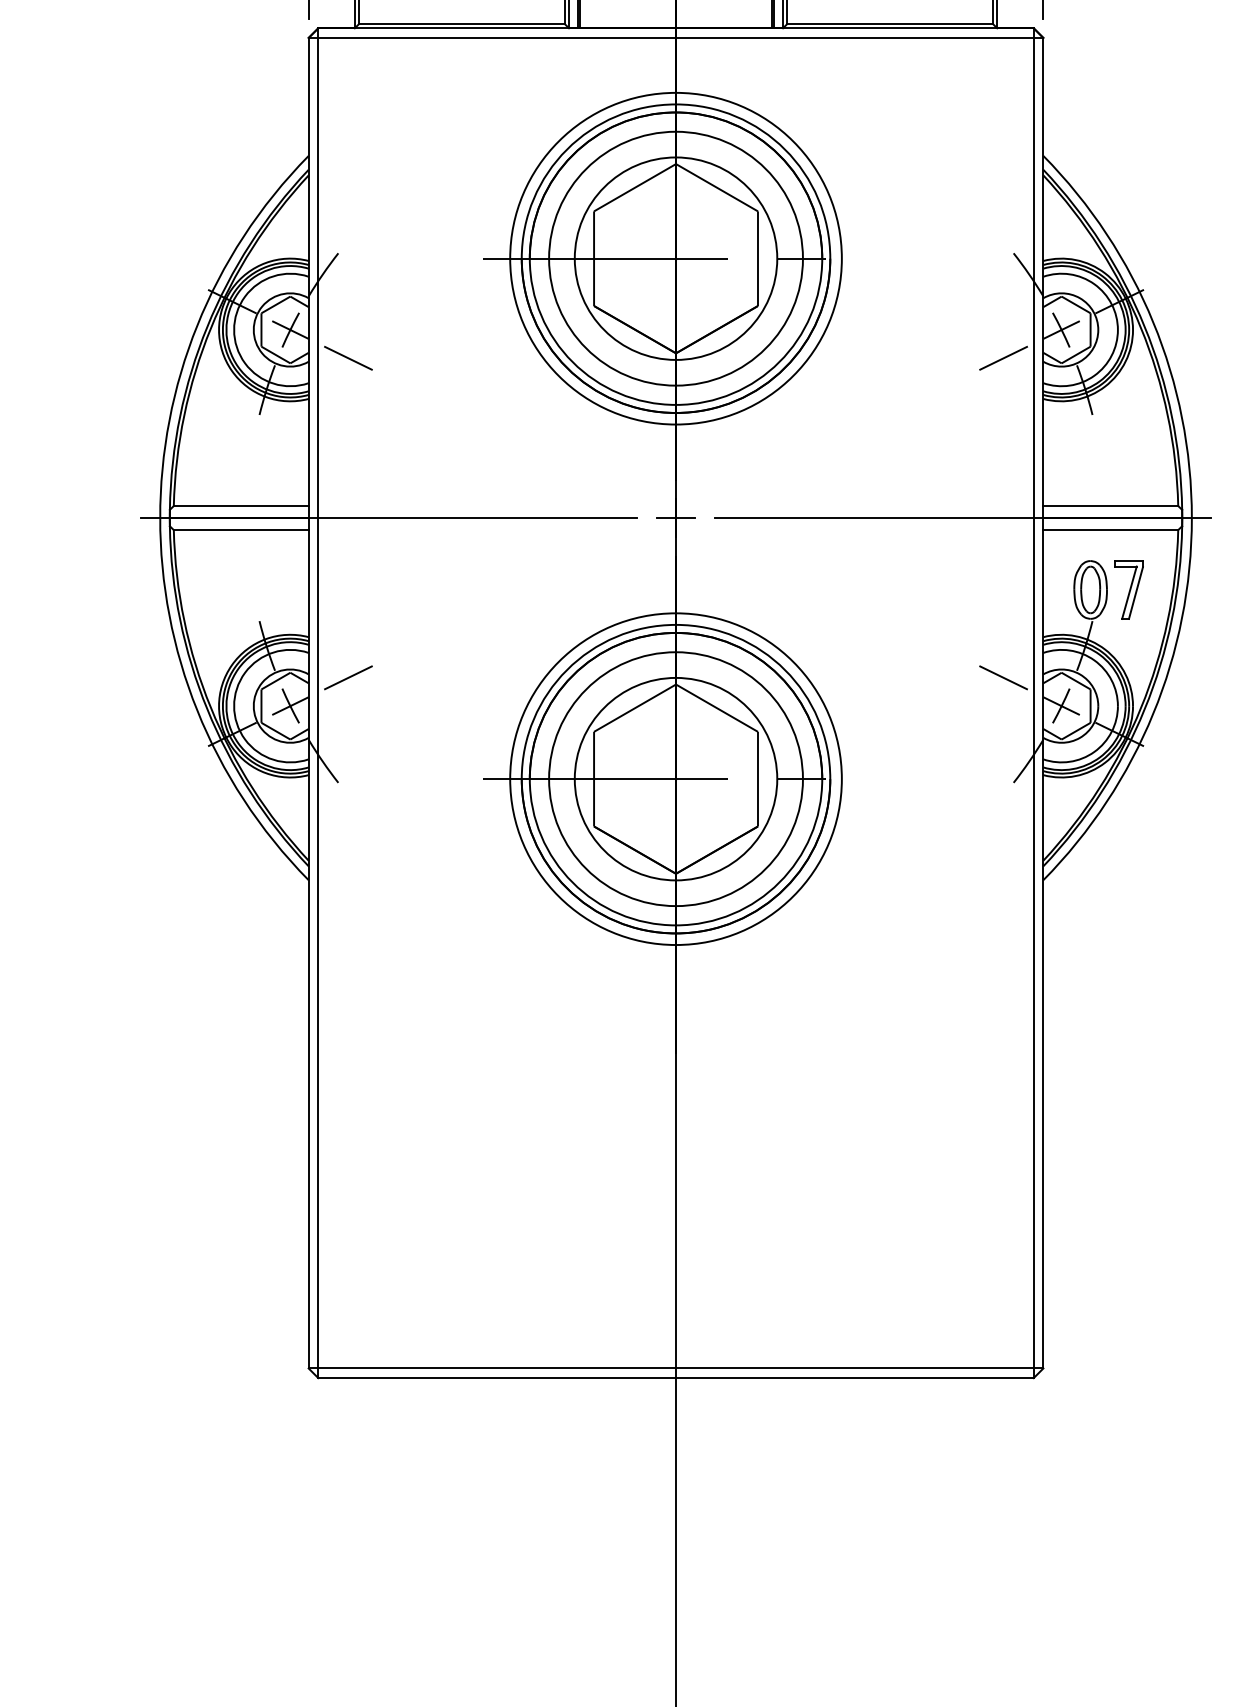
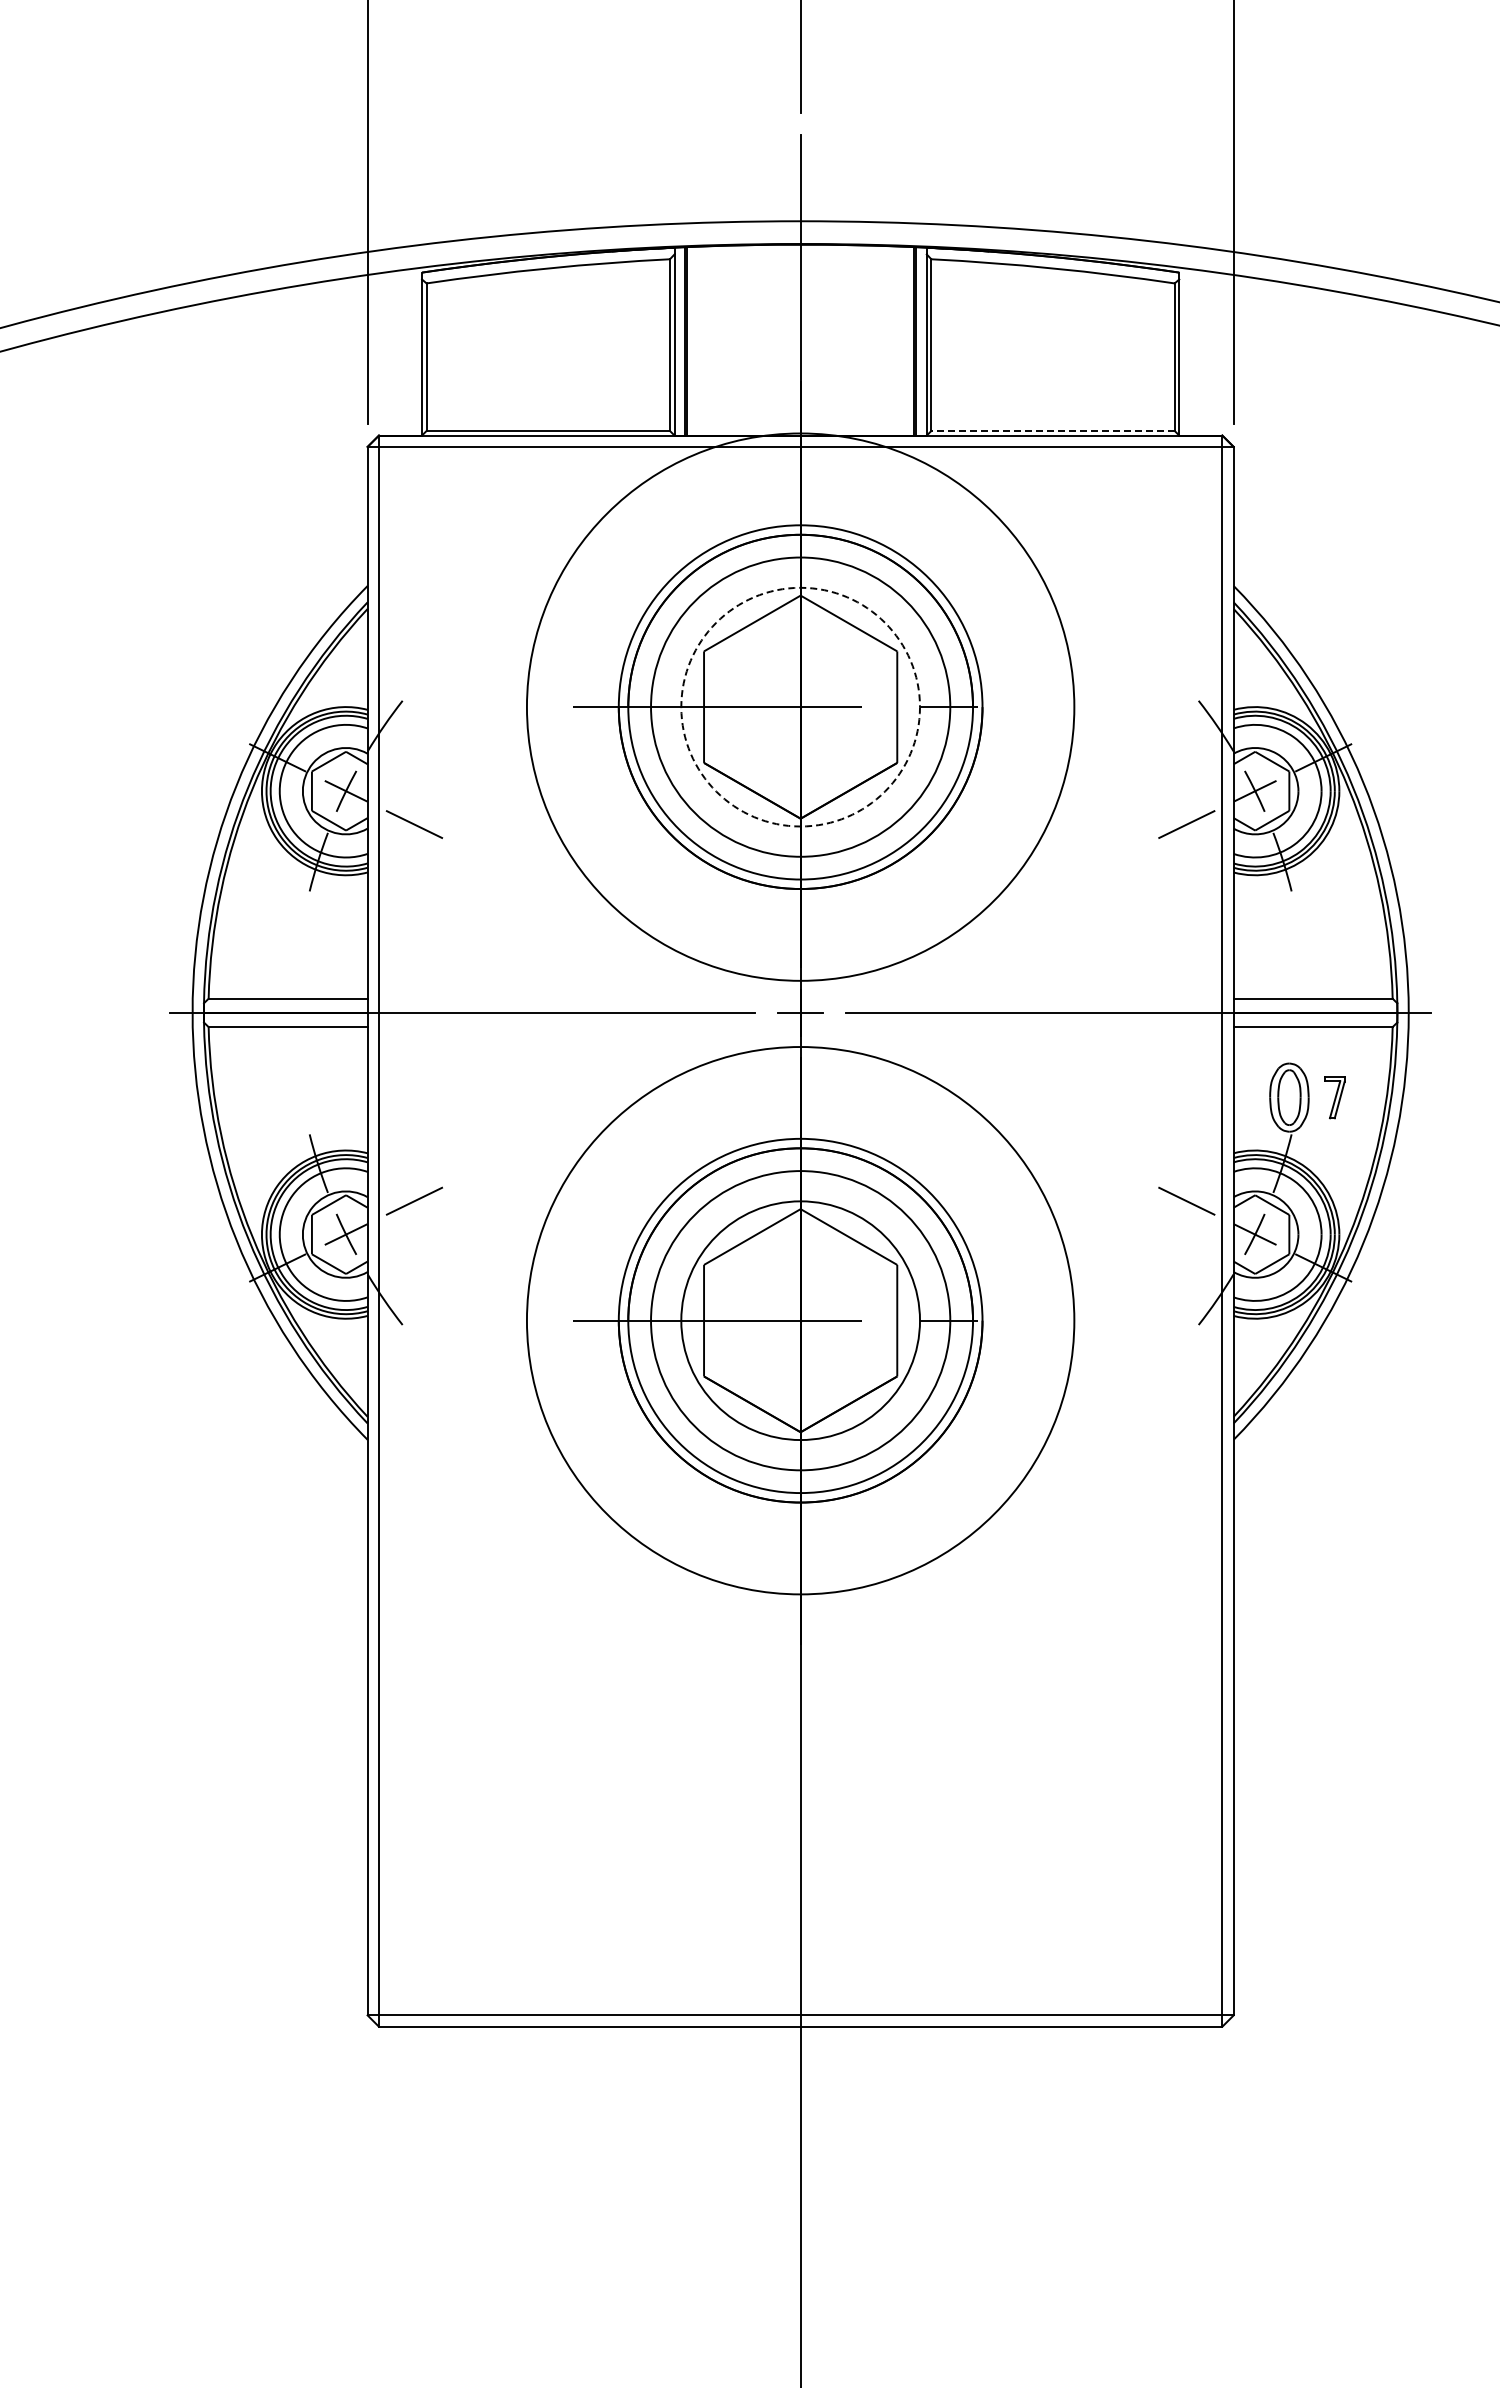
line: (890, 24) -> (1053, 430), solid -> dashed
circle: (675, 258) -> (800, 706), size x1.4
circle: (675, 258) -> (800, 706), solid -> dashed
part: (1128, 589) -> (1334, 1097), size x0.6
circle: (675, 779) -> (800, 1320), size x1.4

